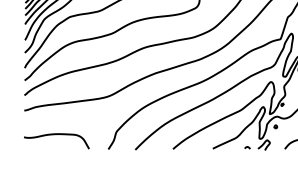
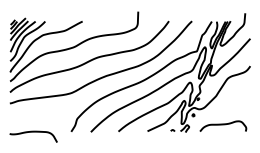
curve: (56, 135) -> (33, 132), moved

